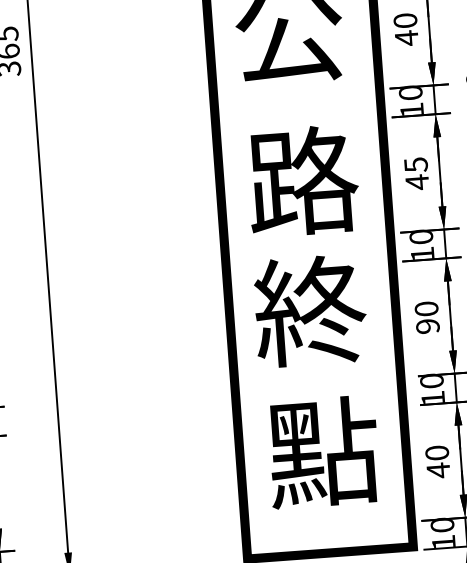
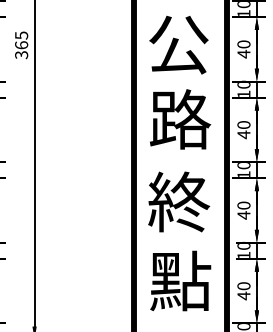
text: (415, 165) -> (243, 125), 45 -> 40
text: (303, 181) -> (180, 119), moved
text: (427, 326) -> (243, 215), 90 -> 40

